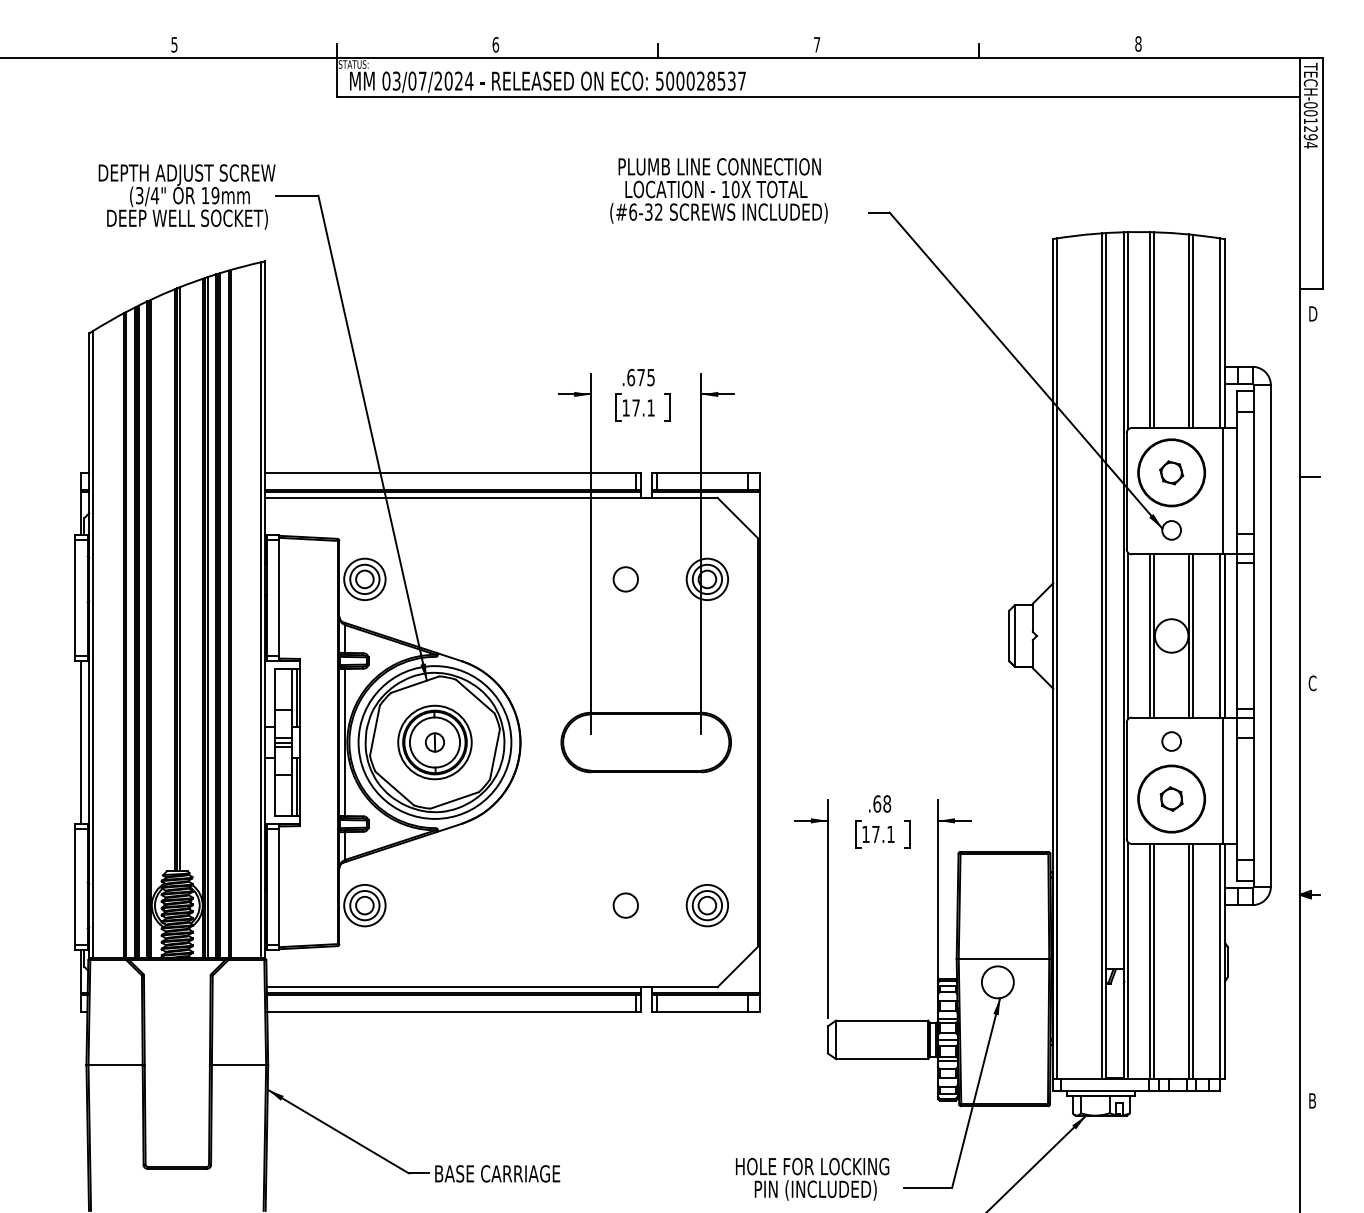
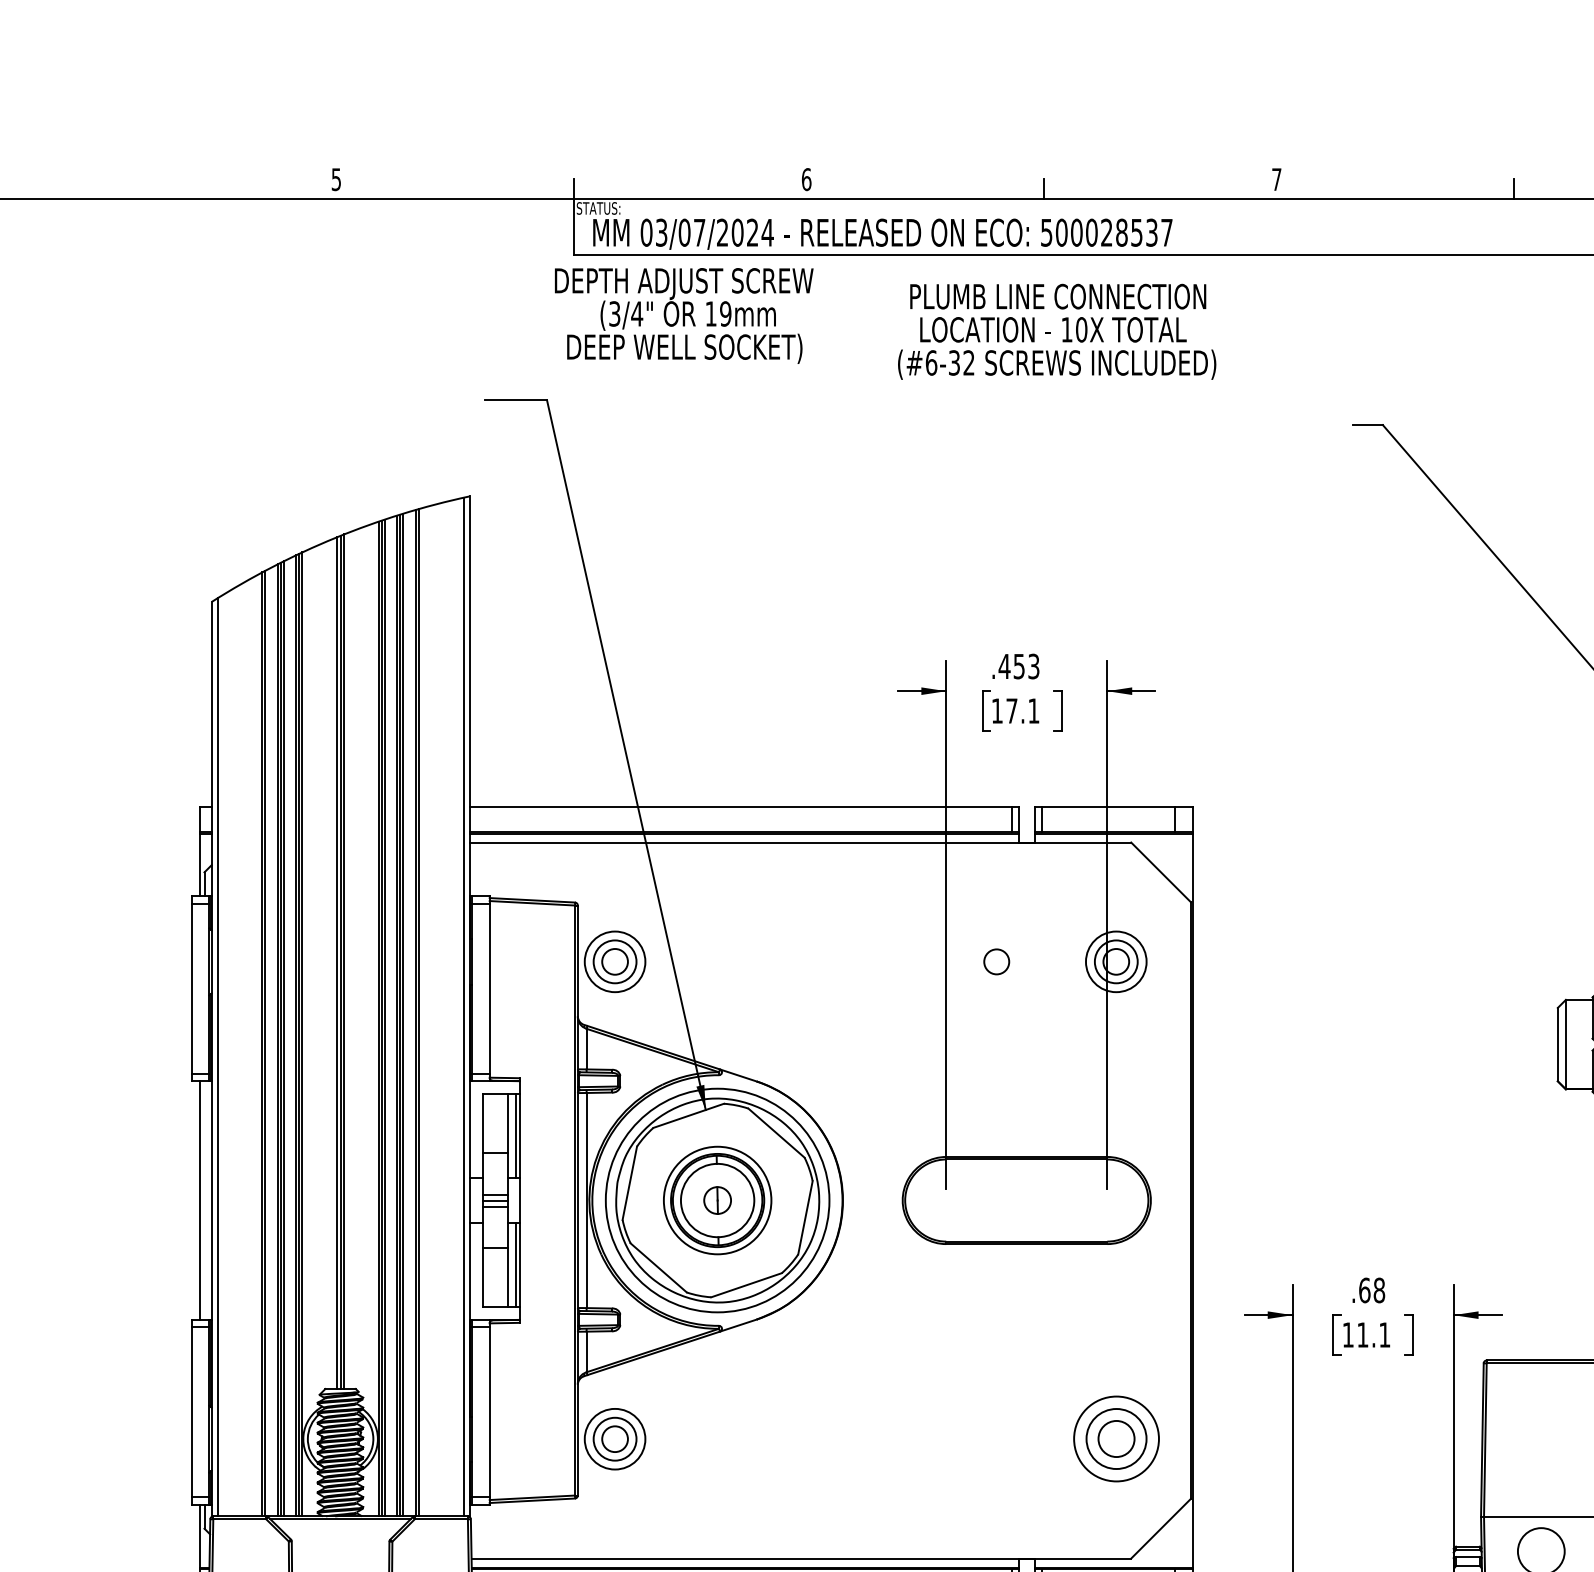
text: (718, 190) -> (1056, 331), moved
text: (186, 196) -> (683, 315), moved
text: (640, 377) -> (1018, 666), .675 -> .453
circle: (625, 579) -> (996, 961), size x0.7
text: (875, 834) -> (1362, 1335), 17.1 -> 11.1
circle: (625, 905) -> (996, 1439), removed
part: (706, 905) -> (1114, 1439), size x1.4

